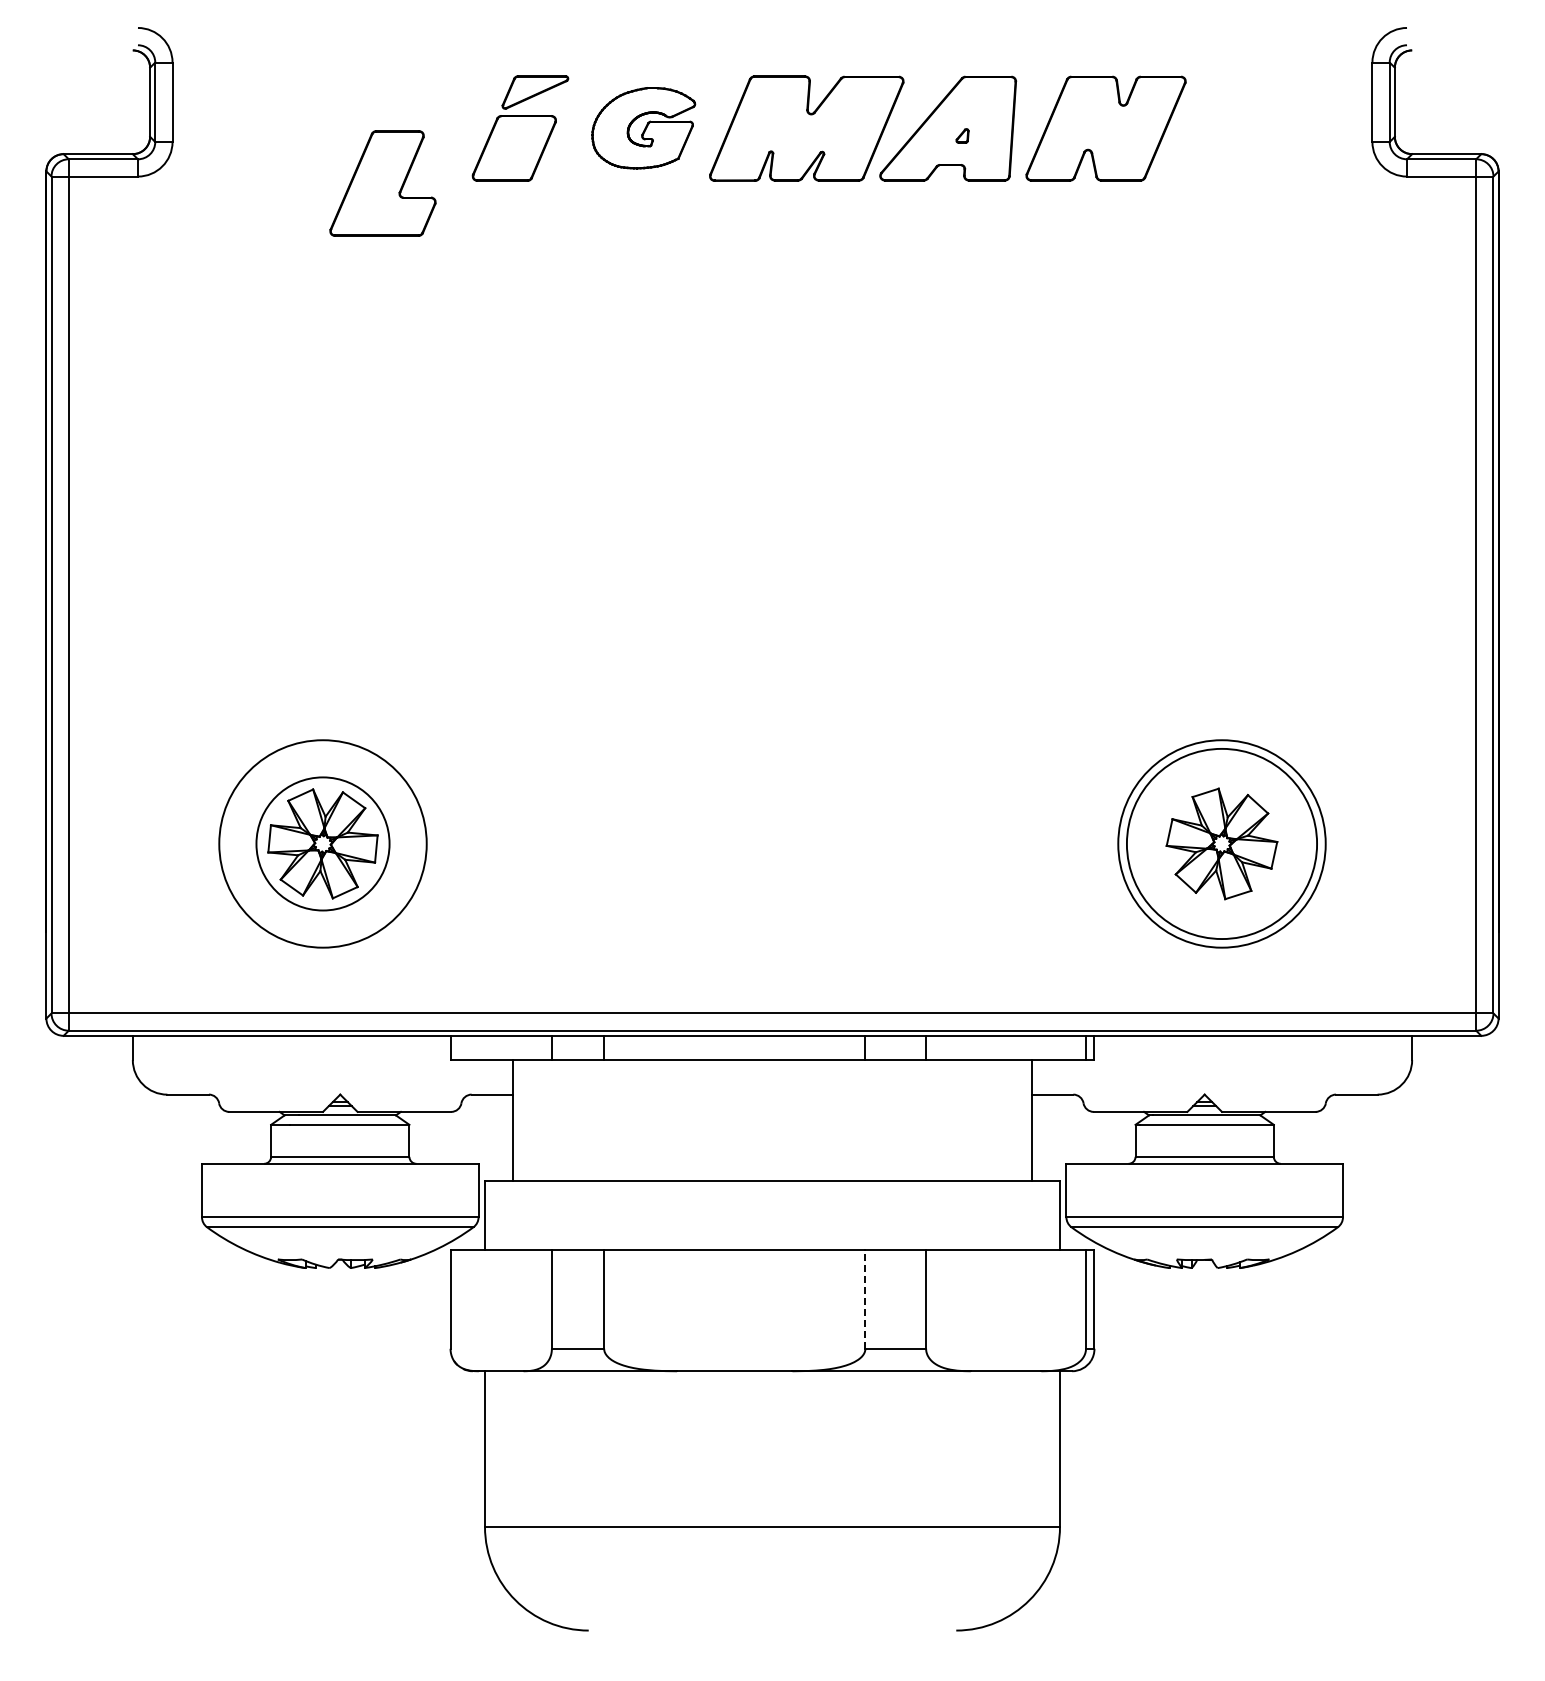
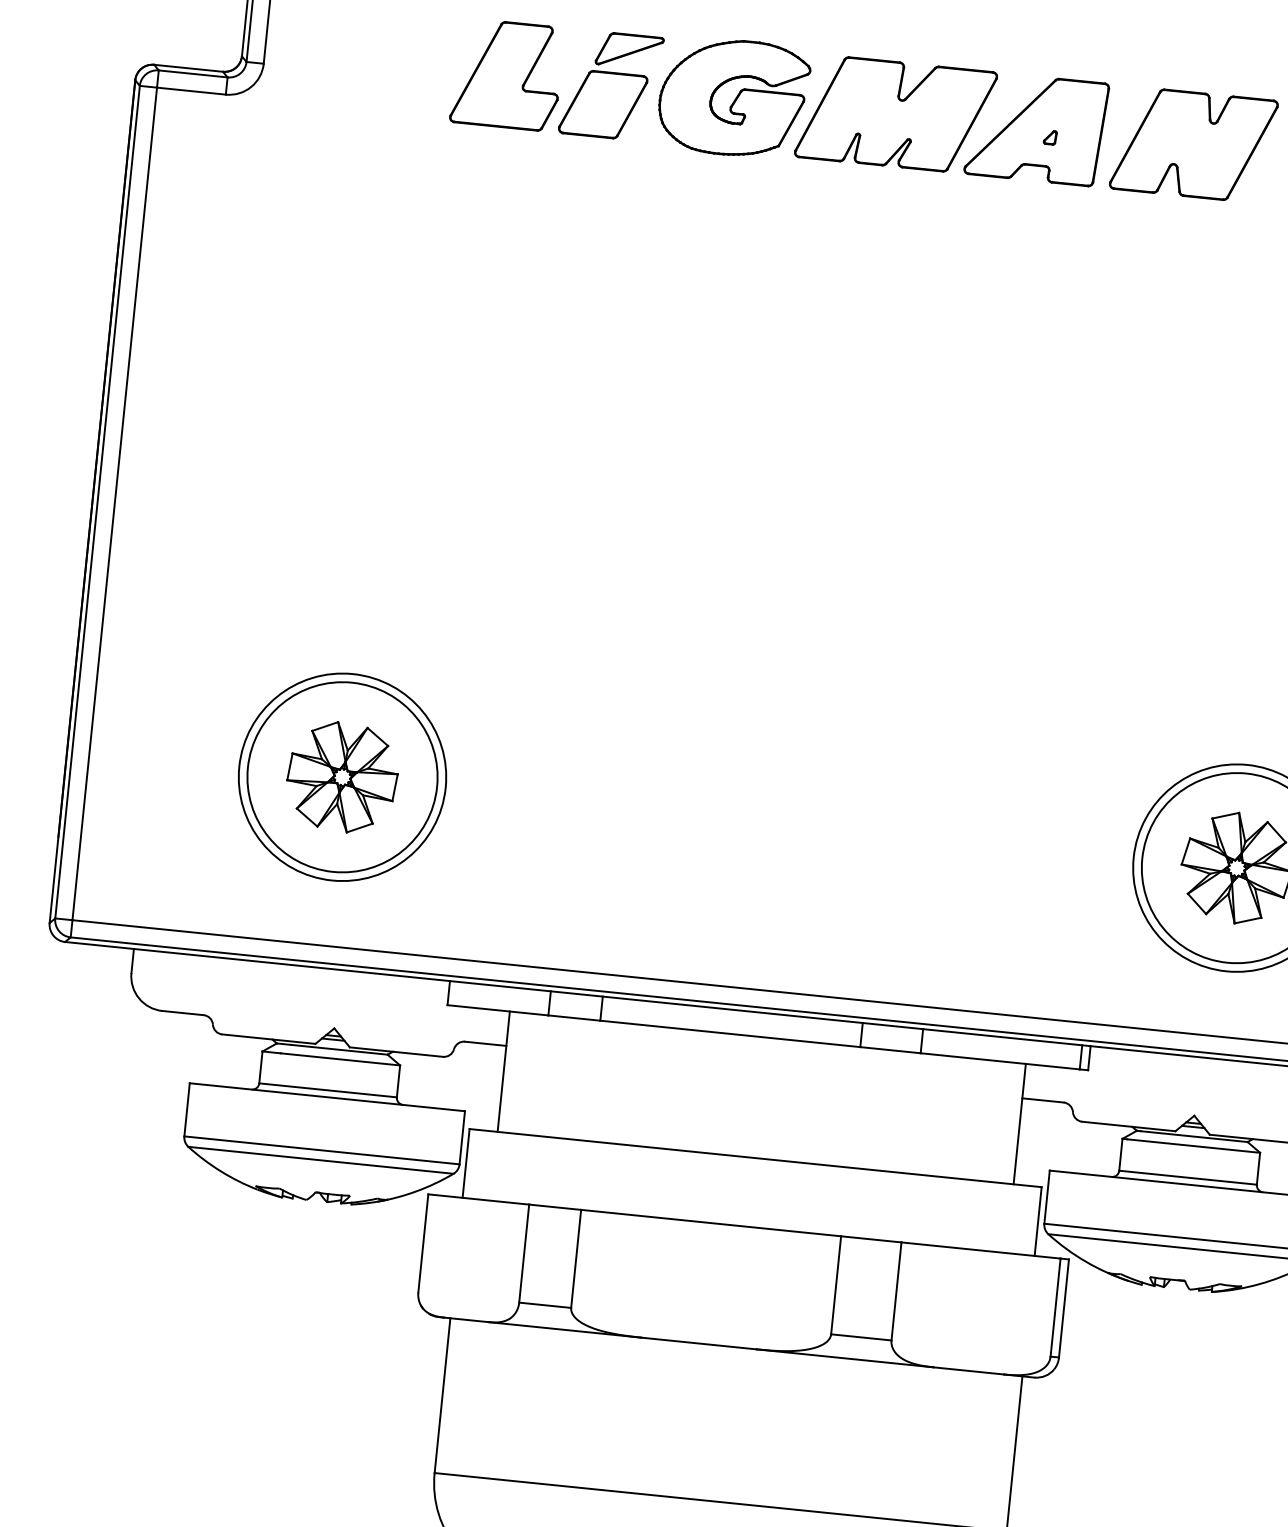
part: (643, 127) -> (733, 96), size x1.43
part: (382, 183) -> (506, 74), moved
circle: (322, 843) -> (342, 776), size x1.43
line: (865, 1299) -> (836, 1285), dashed -> solid

